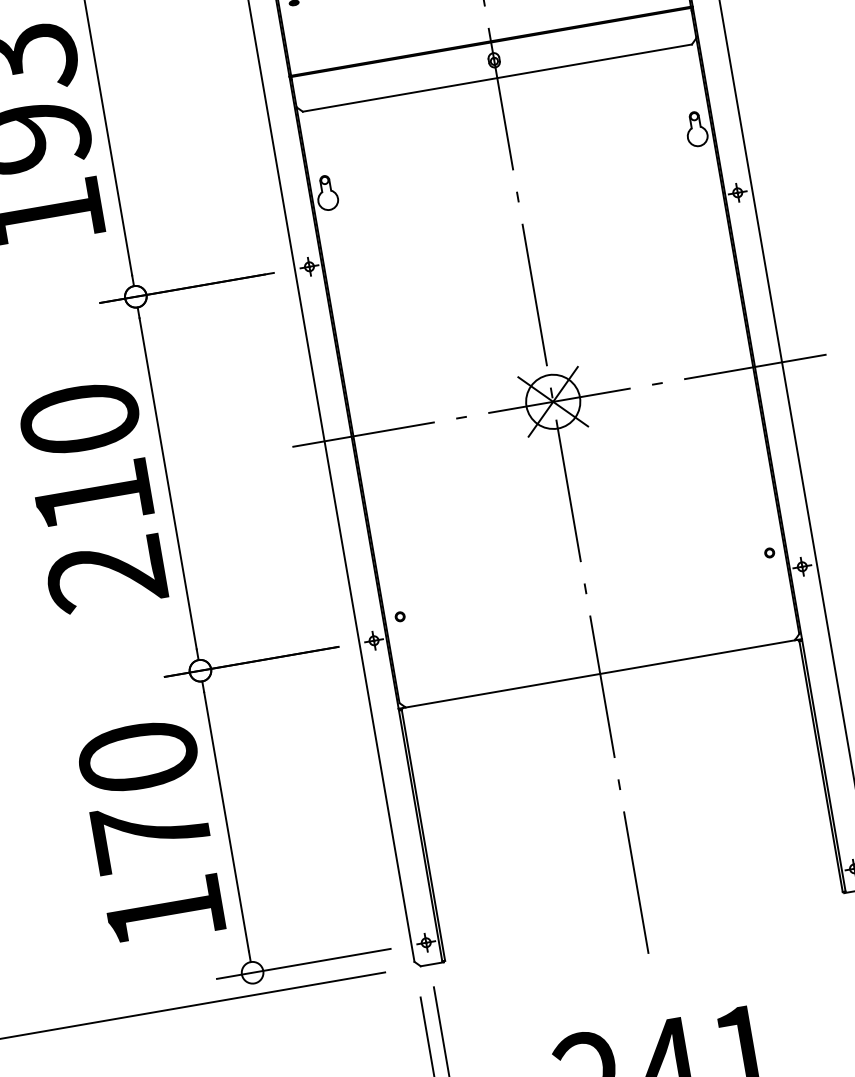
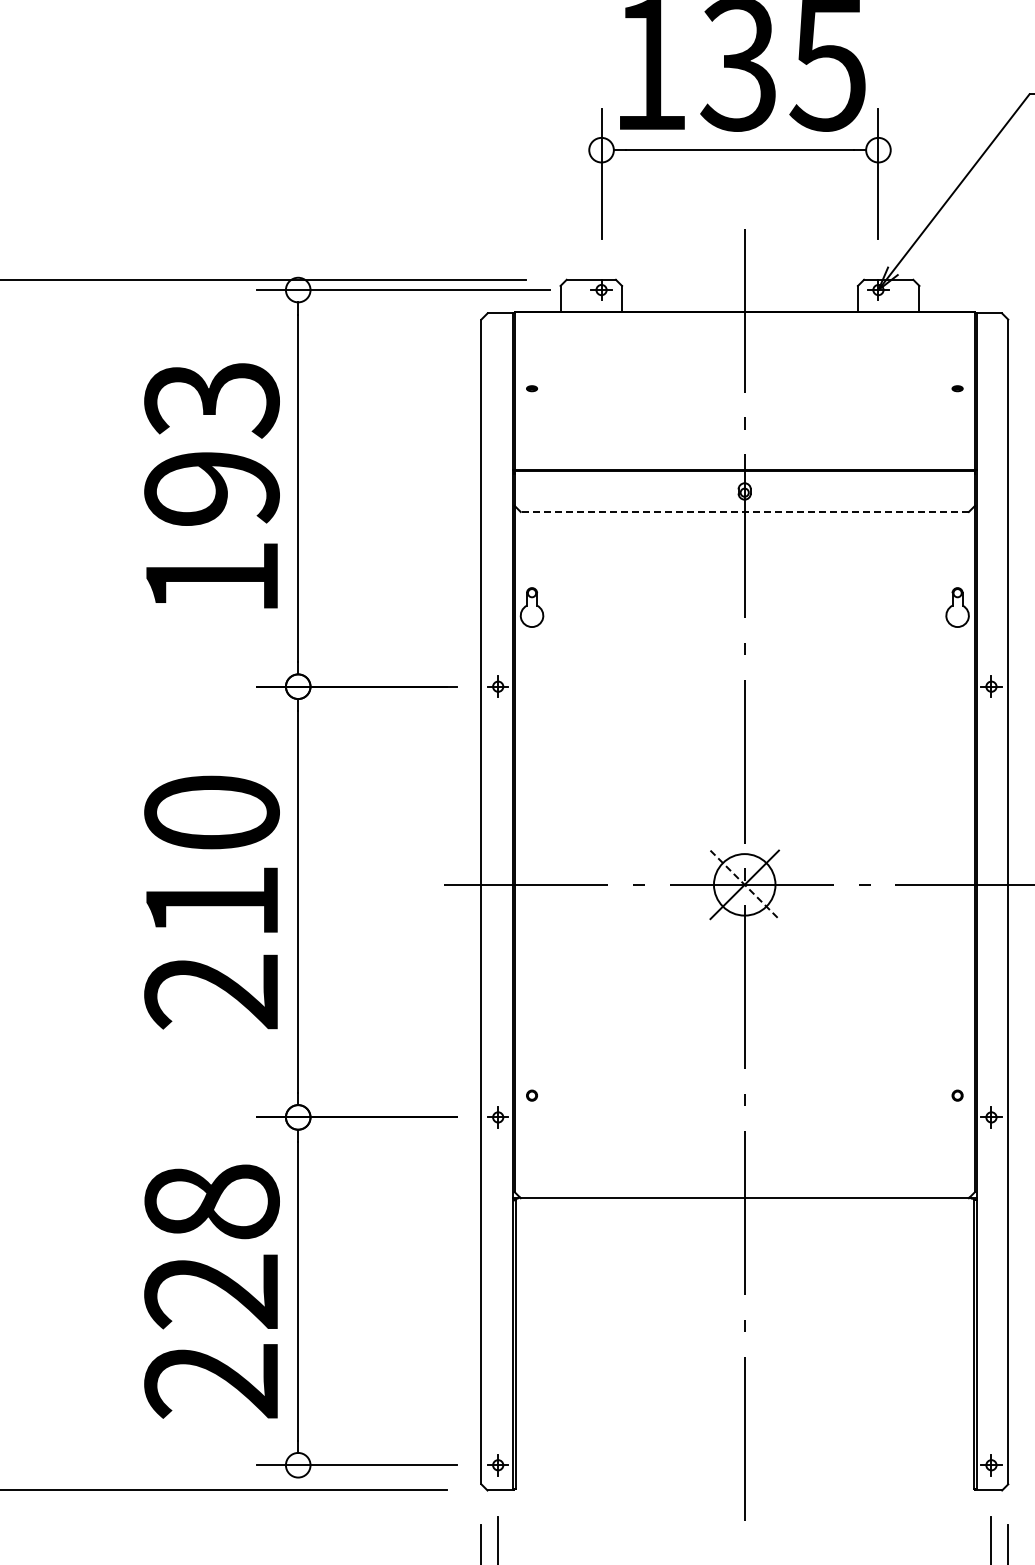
line: (497, 77) -> (744, 511), solid -> dashed
line: (554, 402) -> (745, 885), solid -> dashed
text: (151, 834) -> (211, 1291), 170 -> 228

